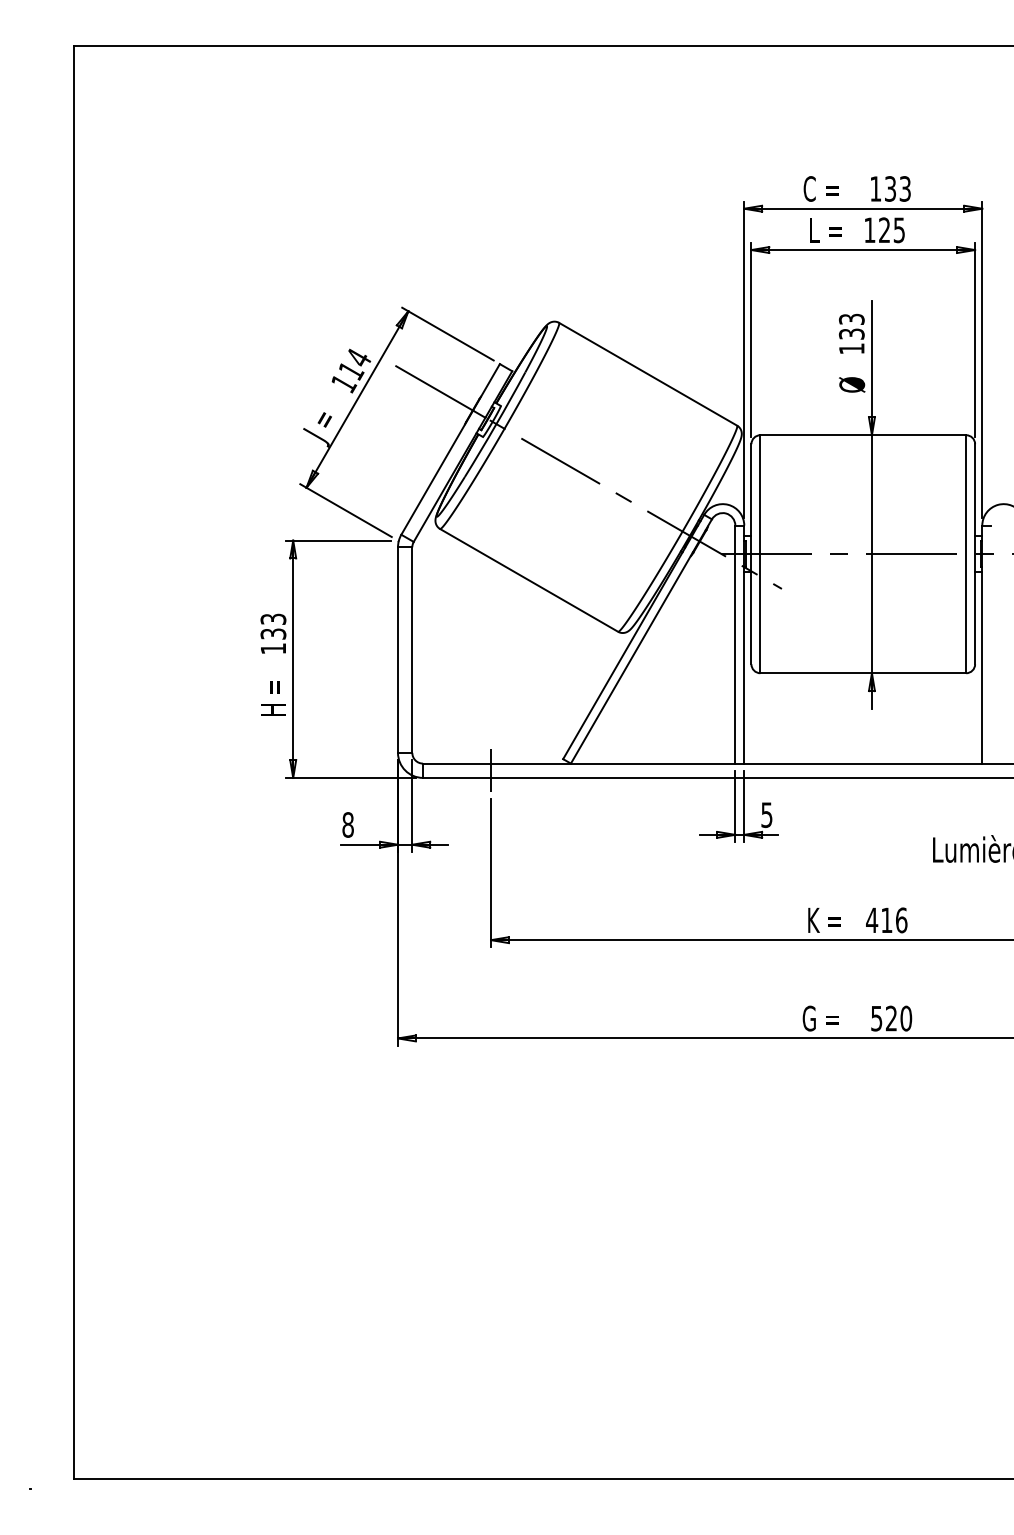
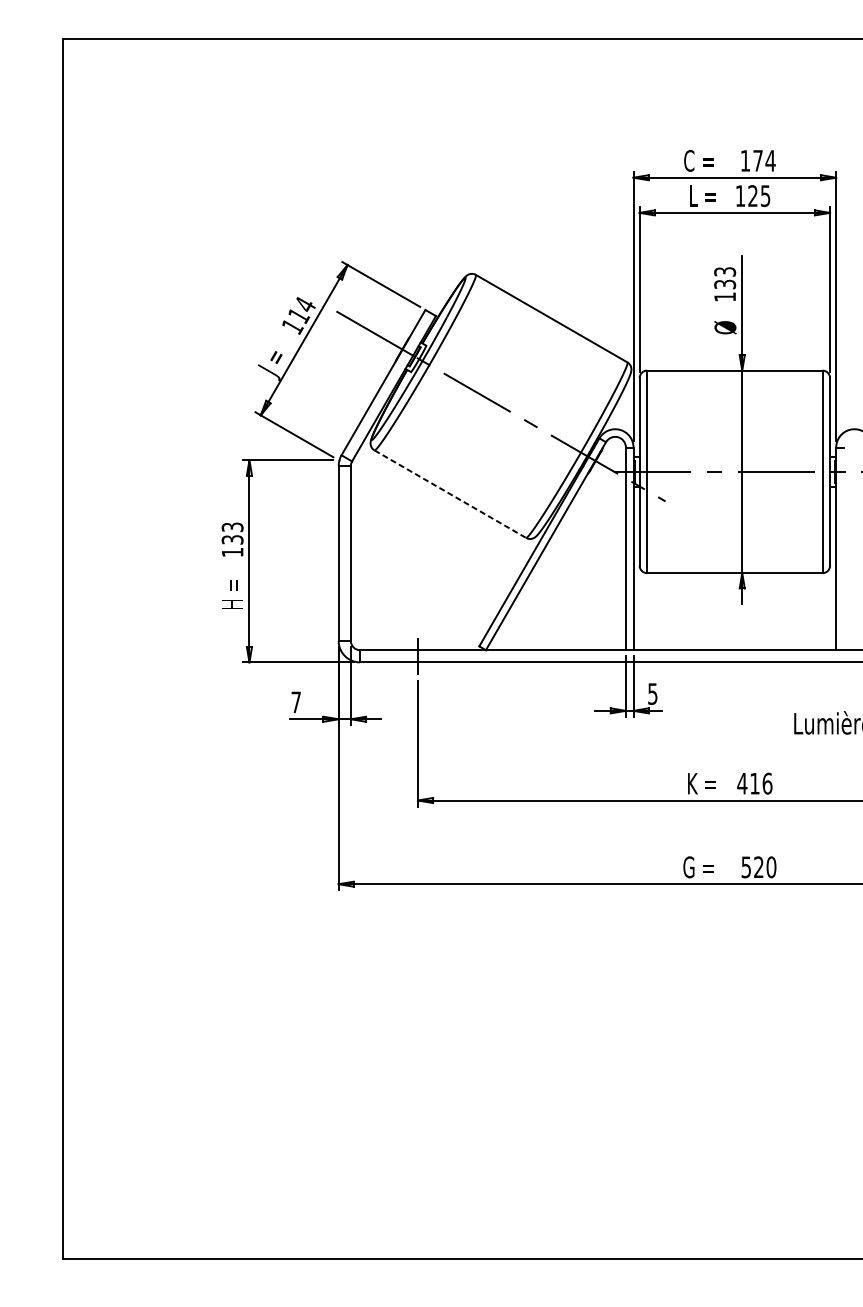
text: (898, 188) -> (764, 160), 133 -> 174
line: (529, 580) -> (450, 494), solid -> dashed
text: (347, 824) -> (295, 702), 8 -> 7

